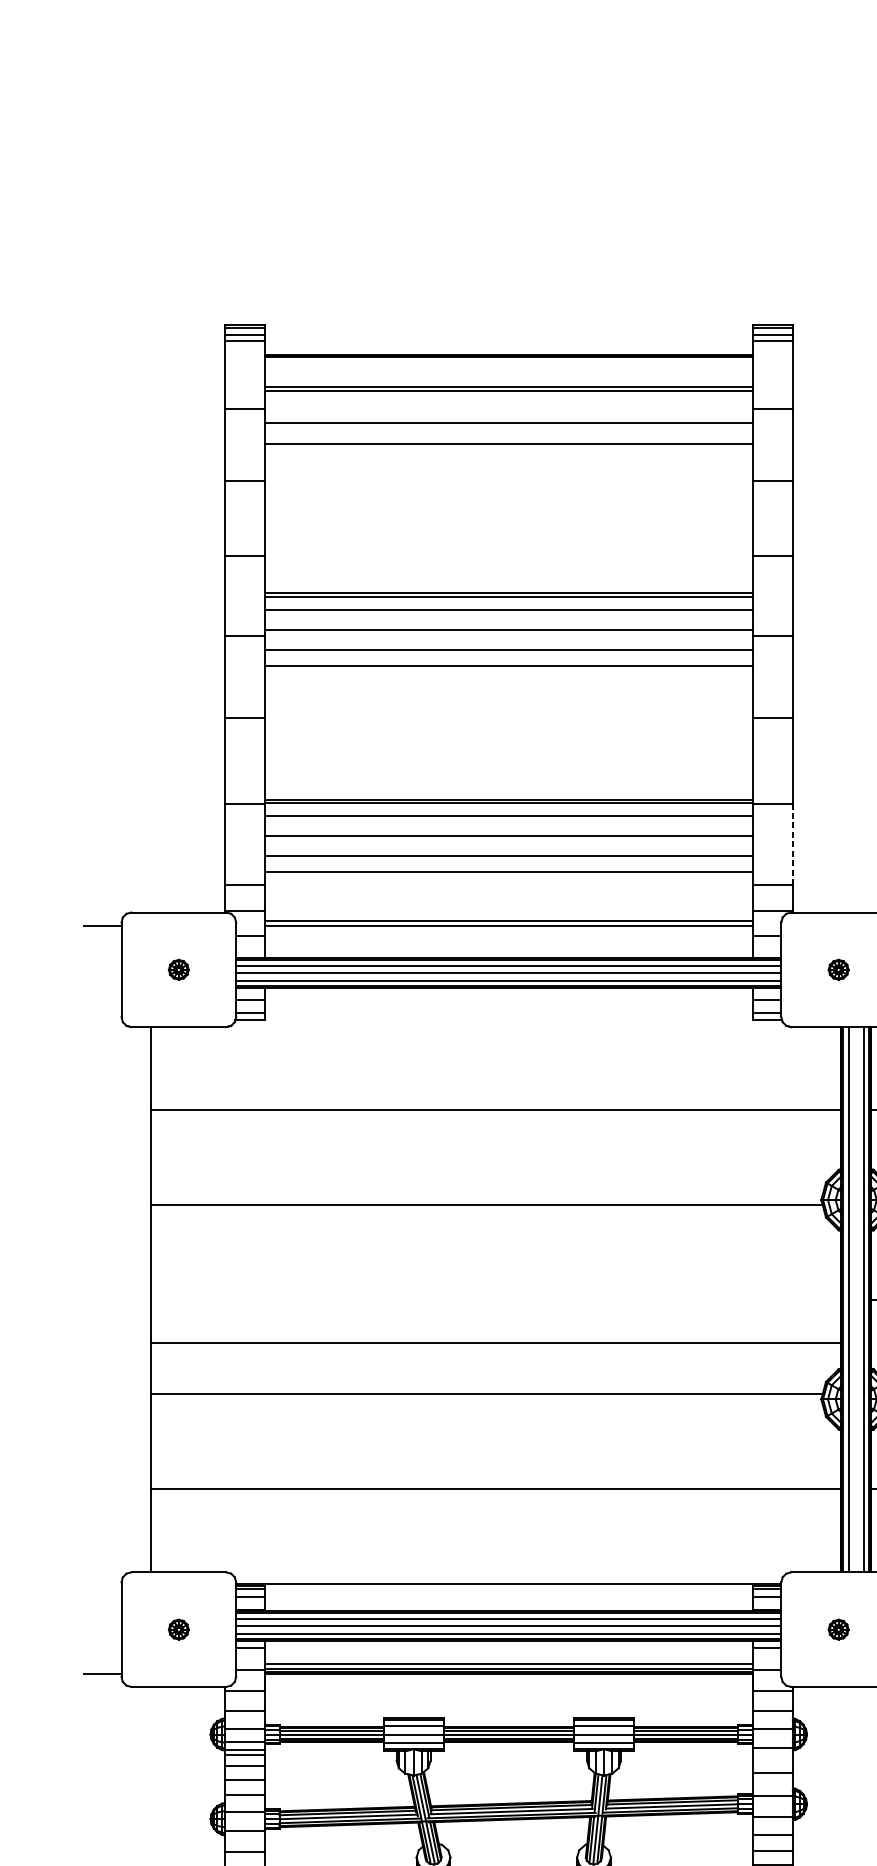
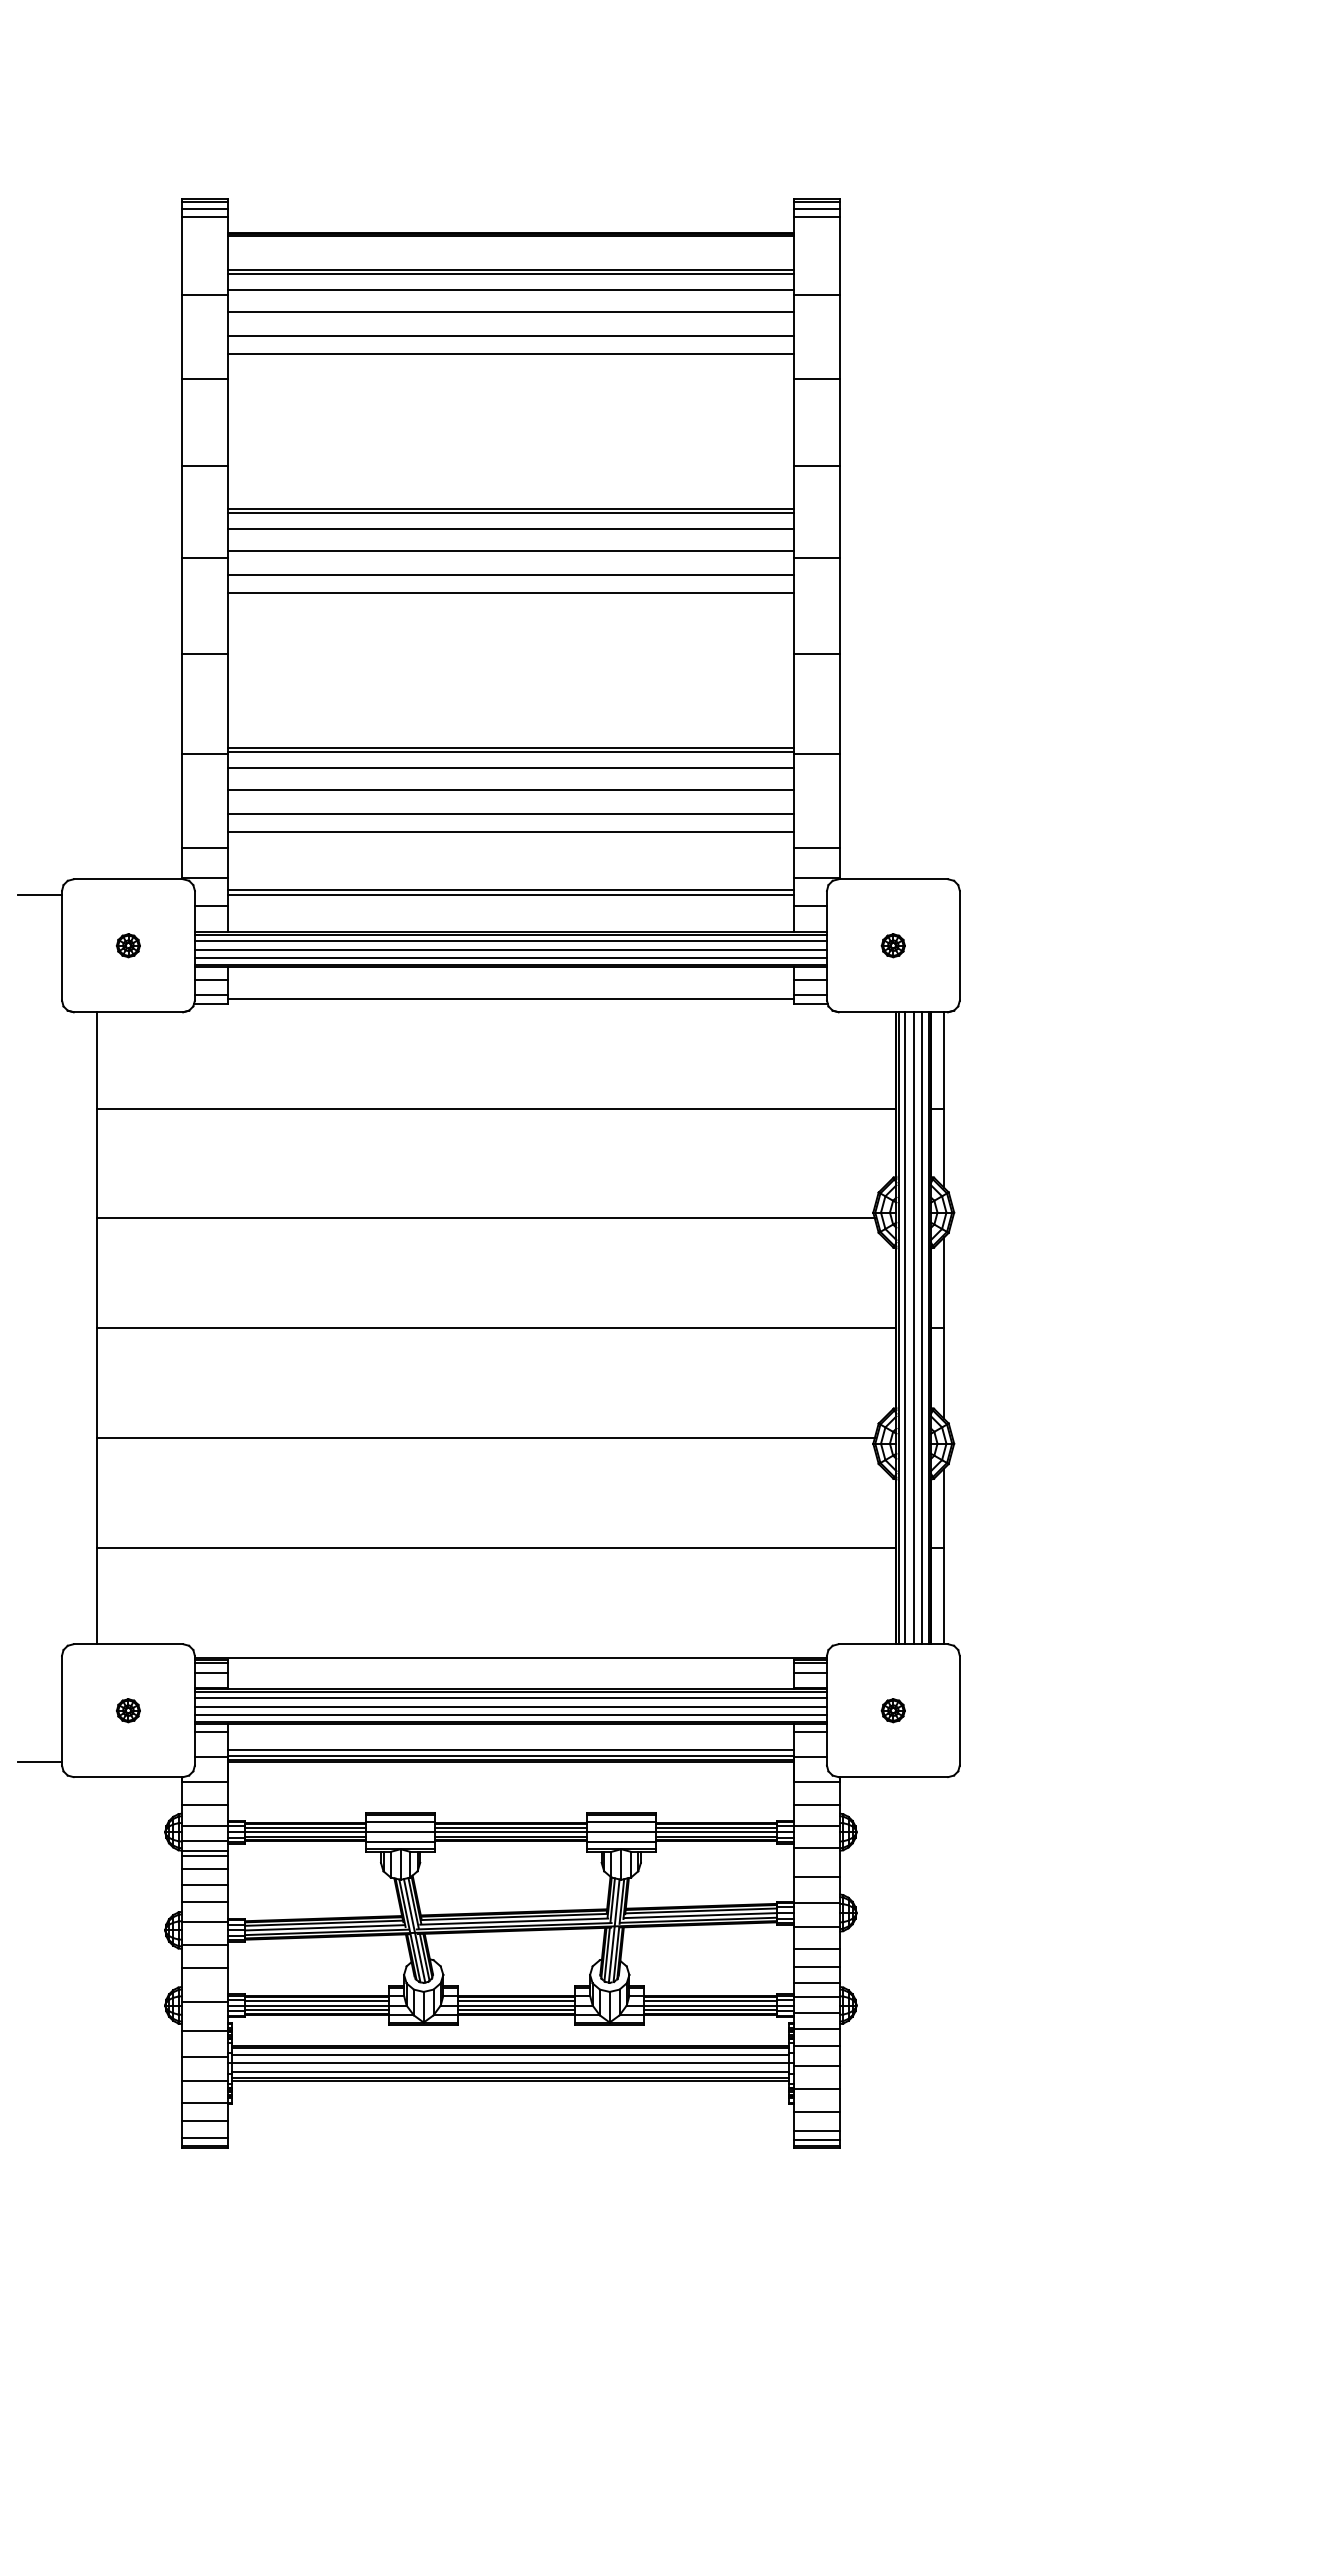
line: (508, 403) -> (510, 289), added
line: (508, 459) -> (510, 354), added
line: (793, 844) -> (840, 800), dashed -> solid
line: (508, 1015) -> (510, 998), added
line: (856, 1299) -> (913, 1328), added
line: (496, 1343) -> (496, 1328), moved

